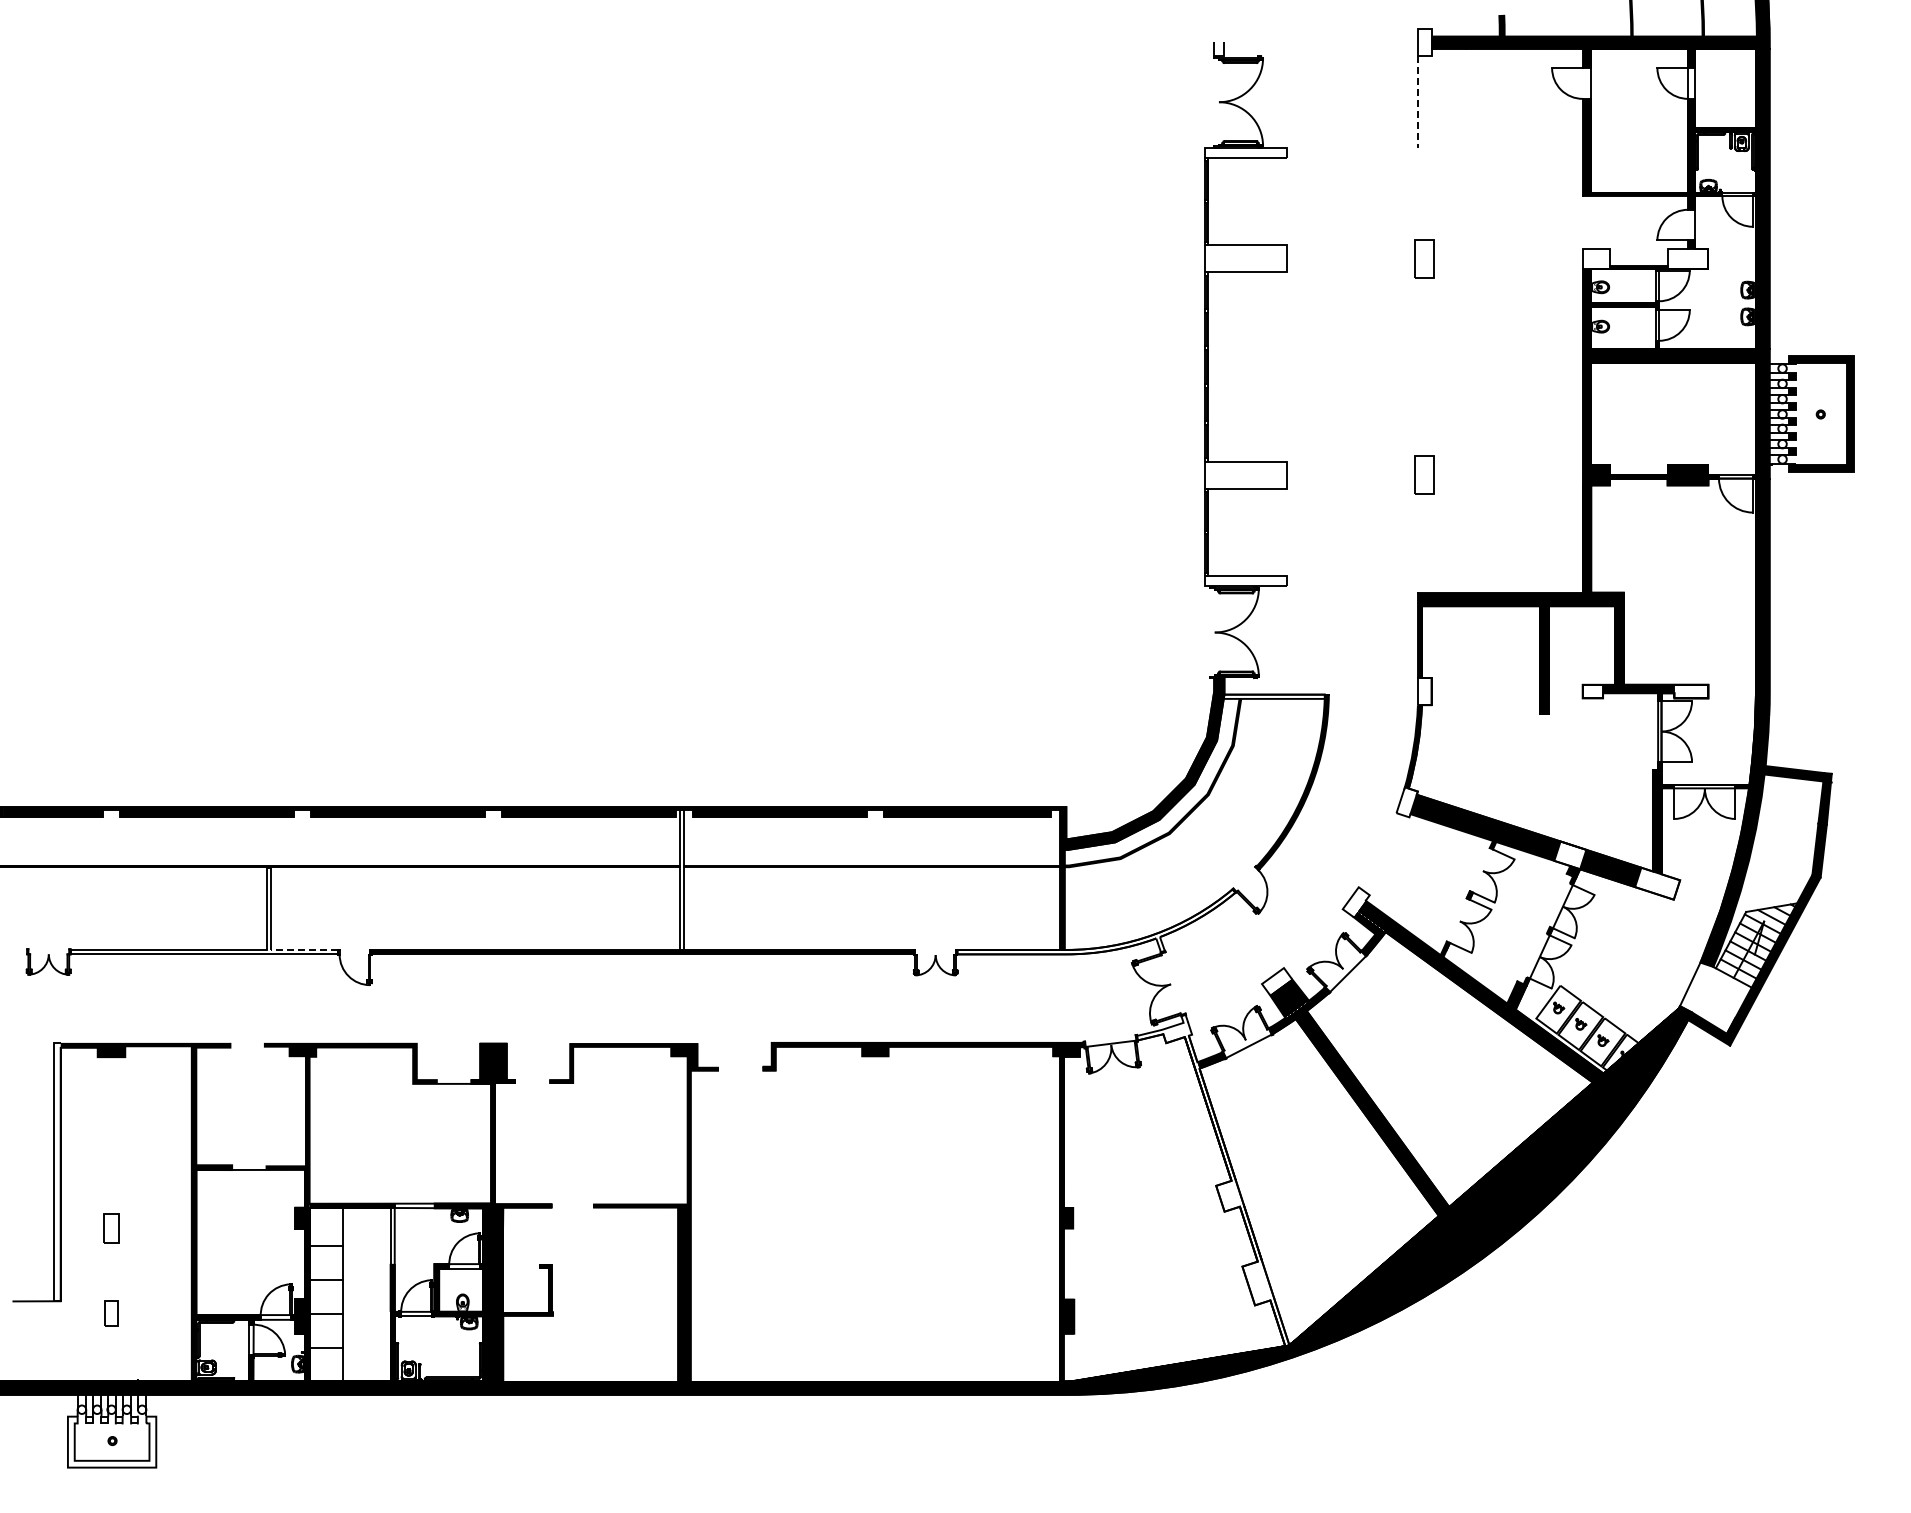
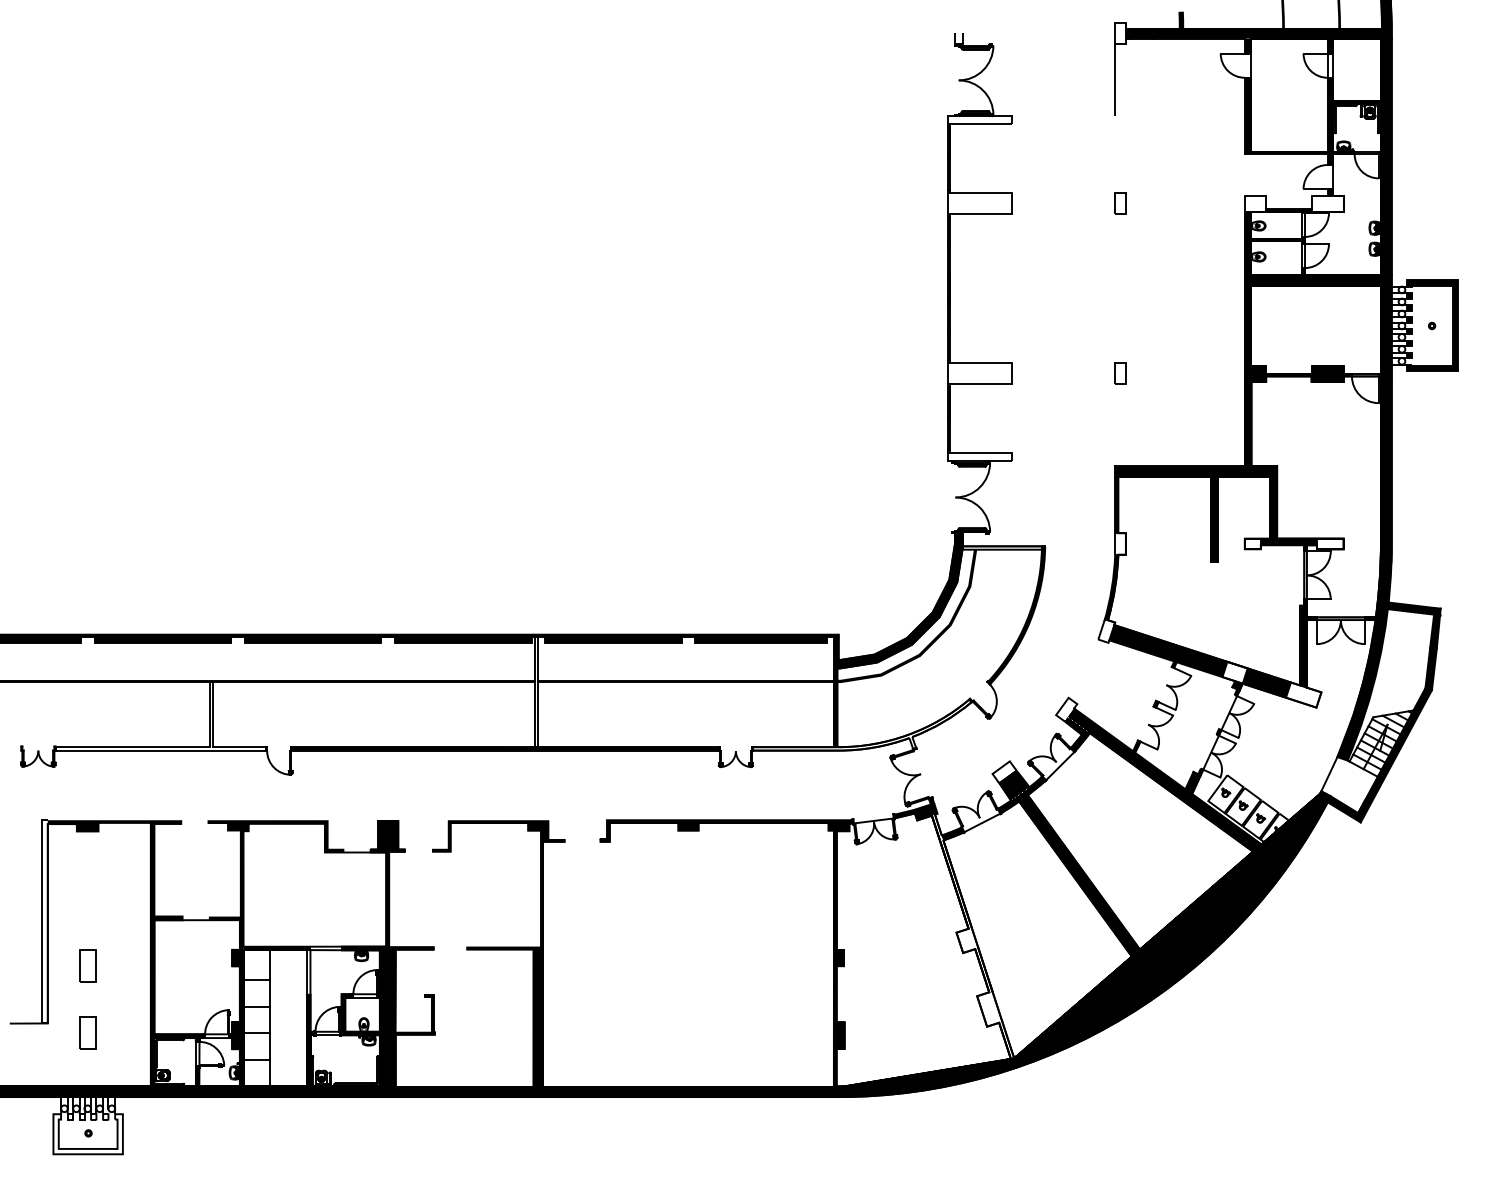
line: (1417, 101) -> (1114, 79), dashed -> solid
part: (1424, 258) -> (1120, 203), size x0.71
part: (1424, 475) -> (1120, 373), size x0.71
line: (304, 949) -> (239, 746), dashed -> solid
fill: (1164, 1028) -> (915, 808), added
part: (111, 1228) -> (87, 966), size x1.43
part: (111, 1313) -> (87, 1033), size x1.67

